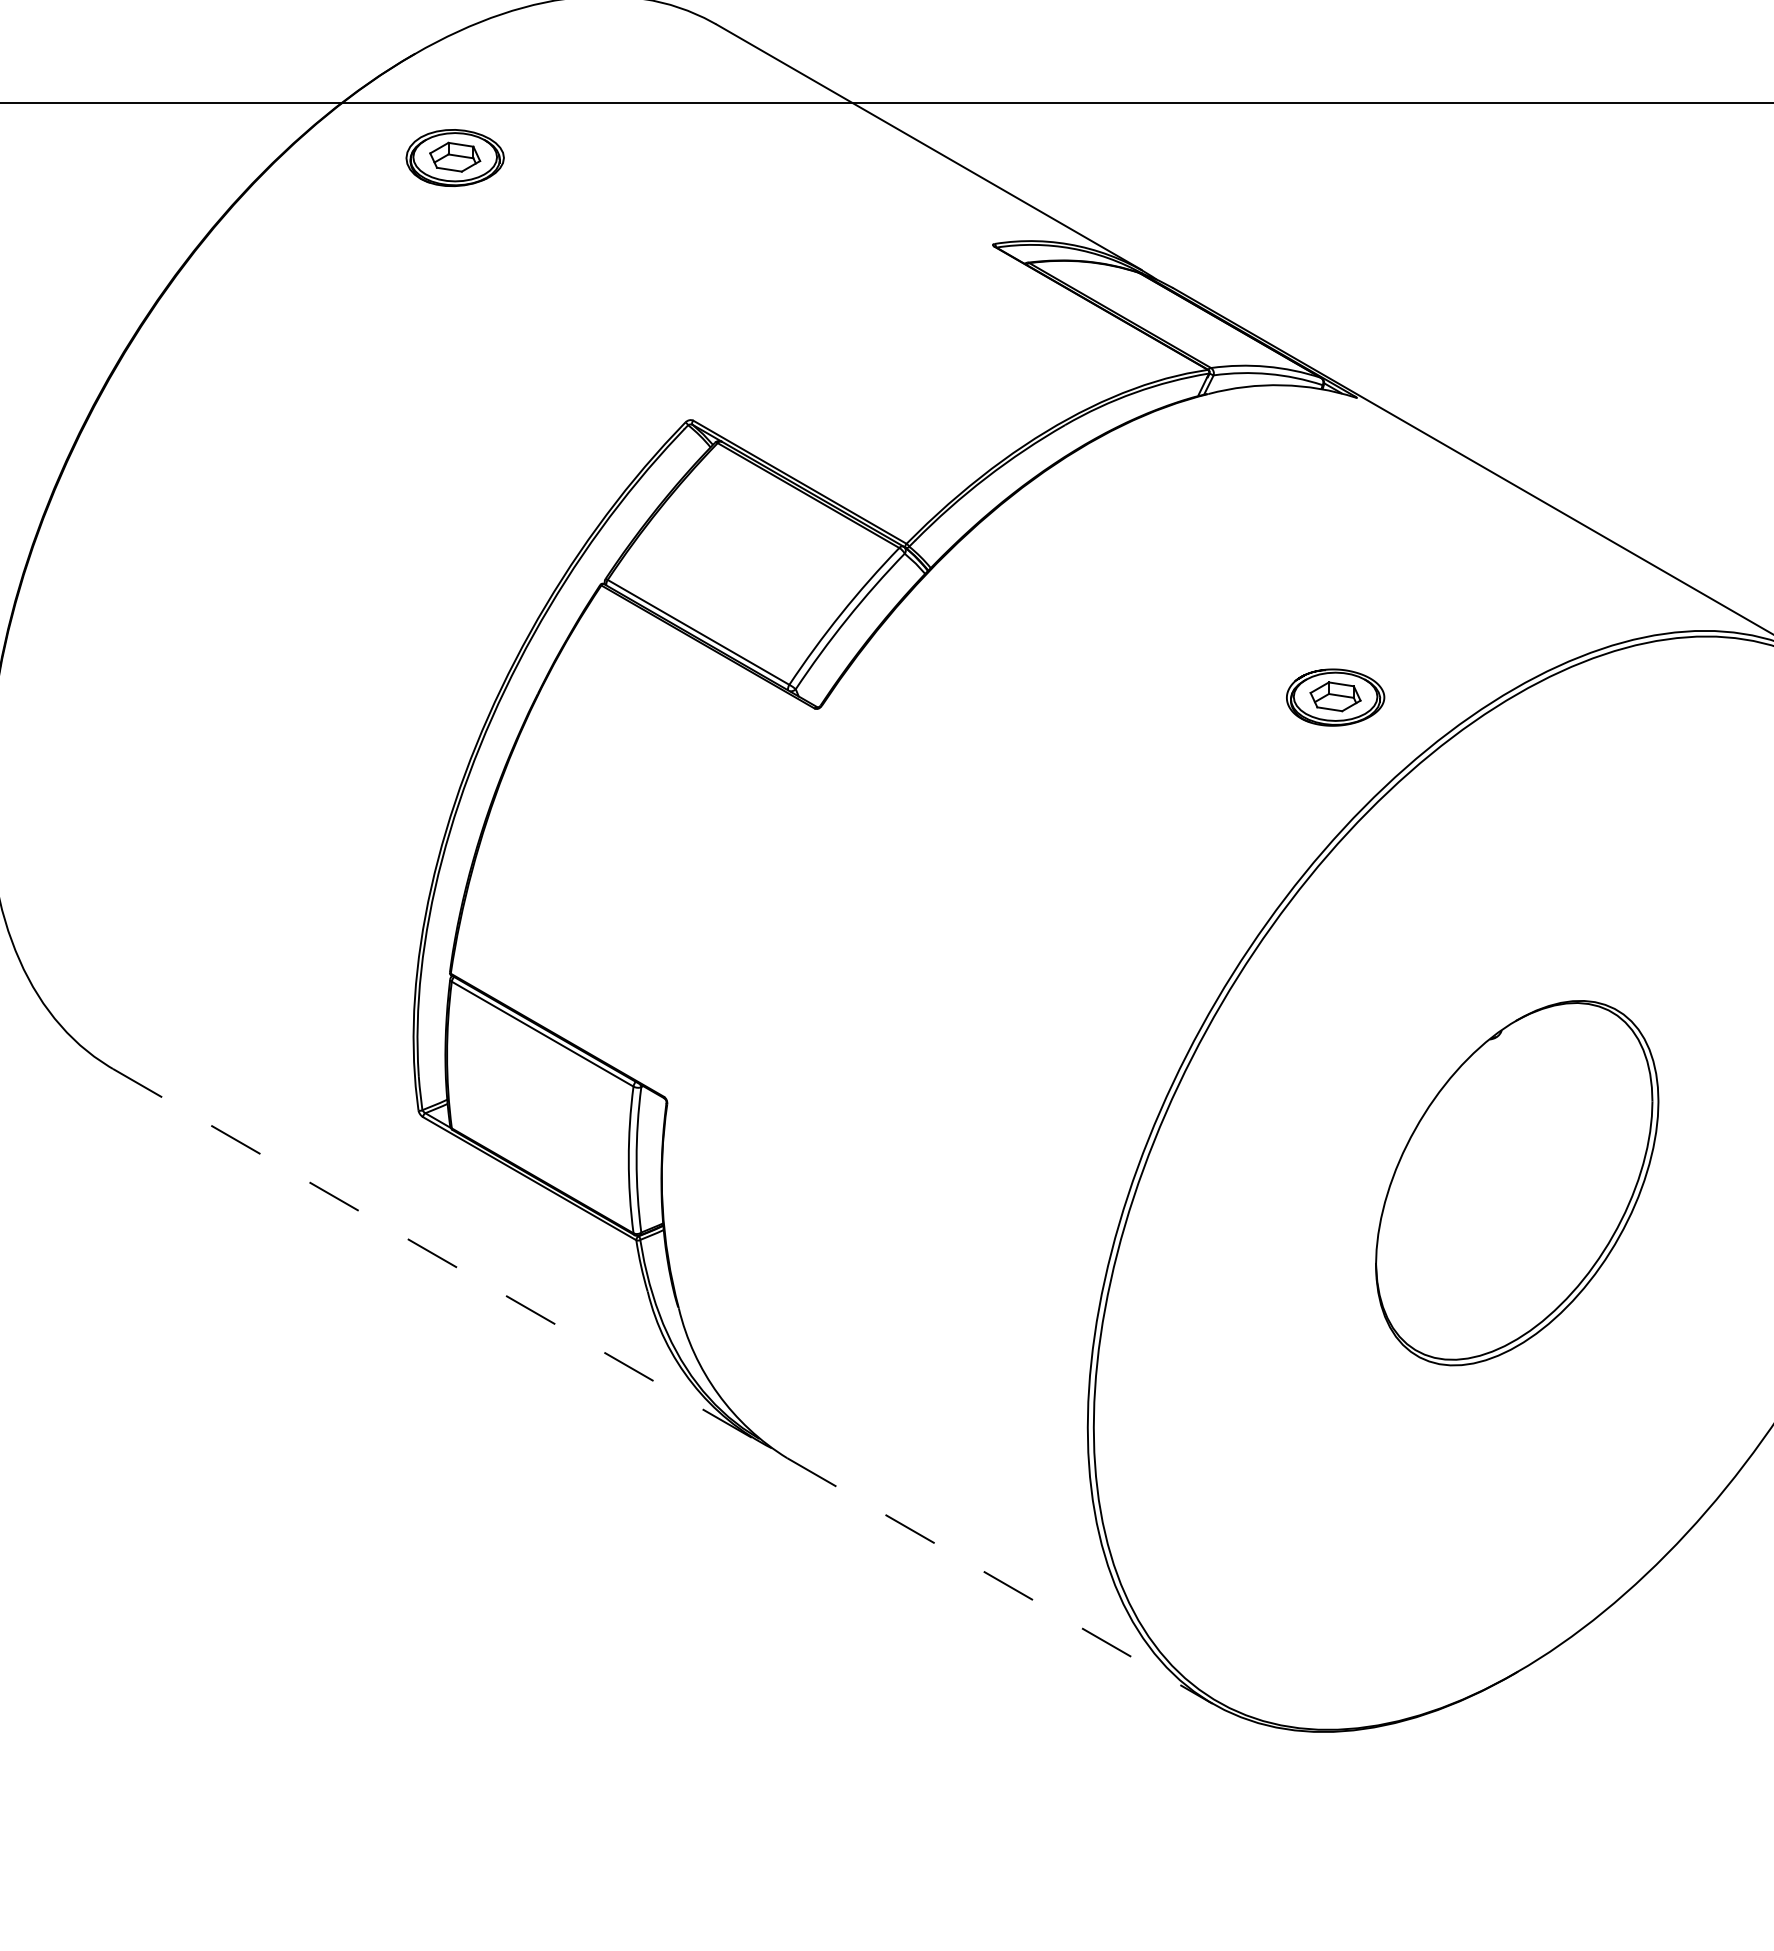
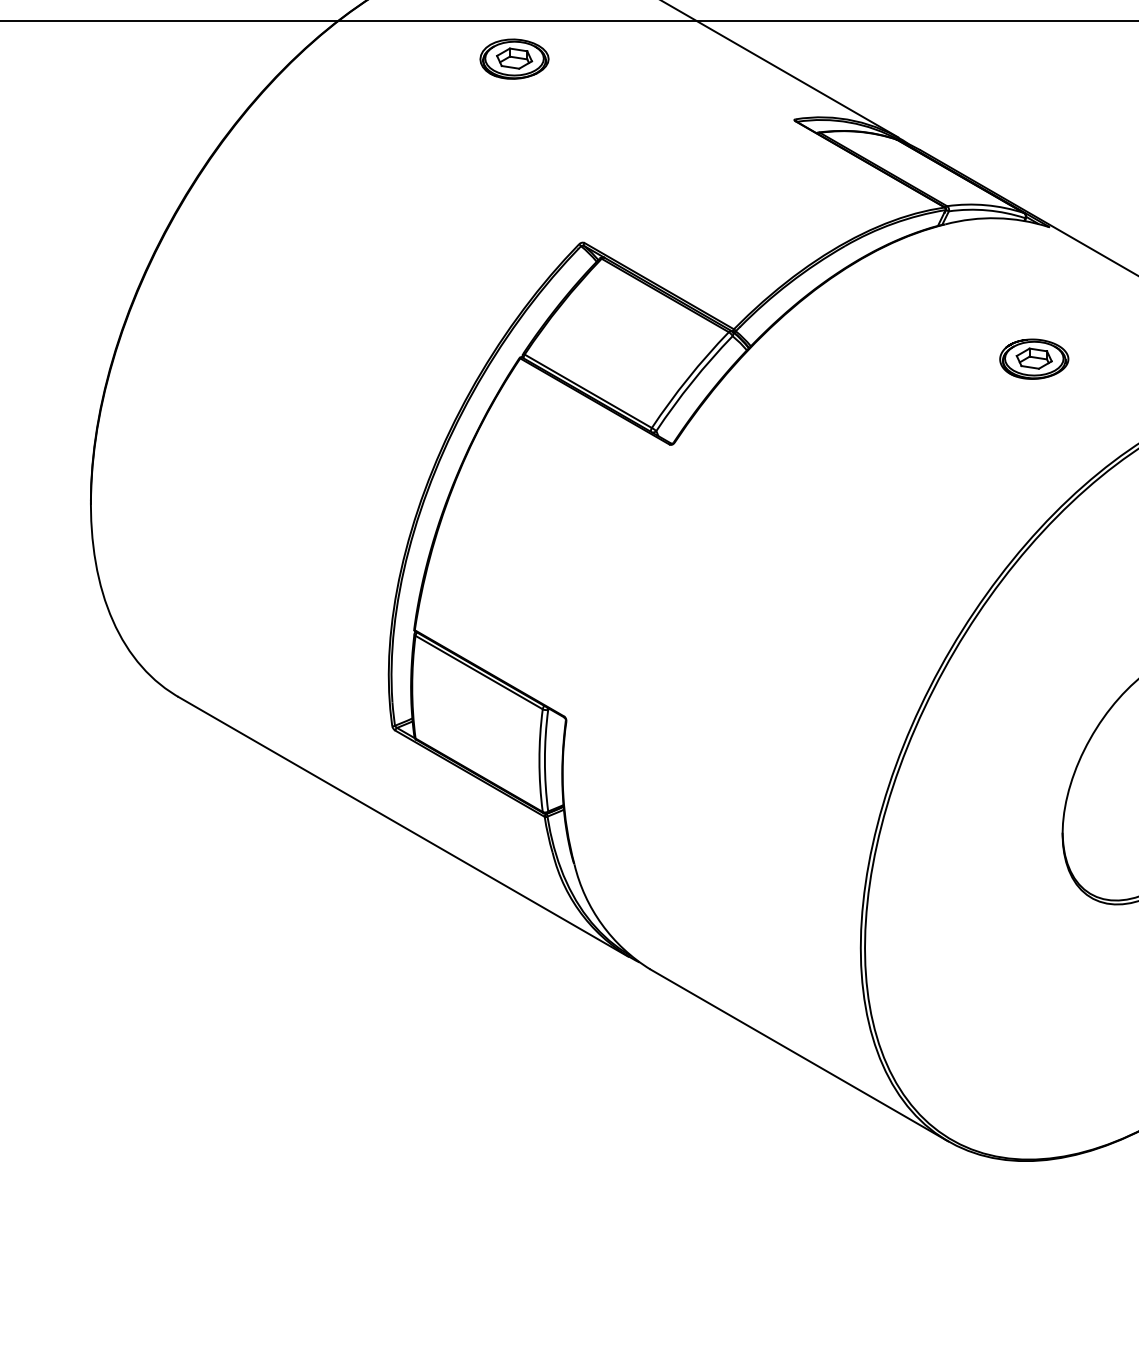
part: (454, 157) -> (514, 58), moved
part: (1335, 697) -> (1034, 359), moved
line: (434, 1254) -> (403, 826), dashed -> solid
line: (999, 1580) -> (798, 1055), dashed -> solid

